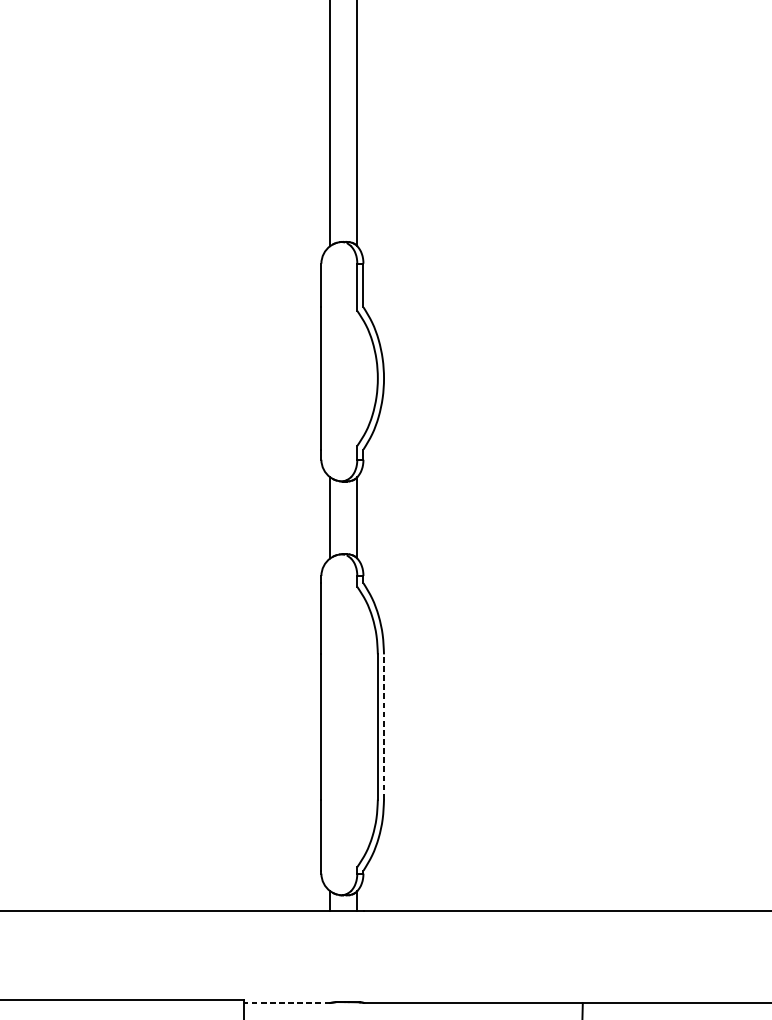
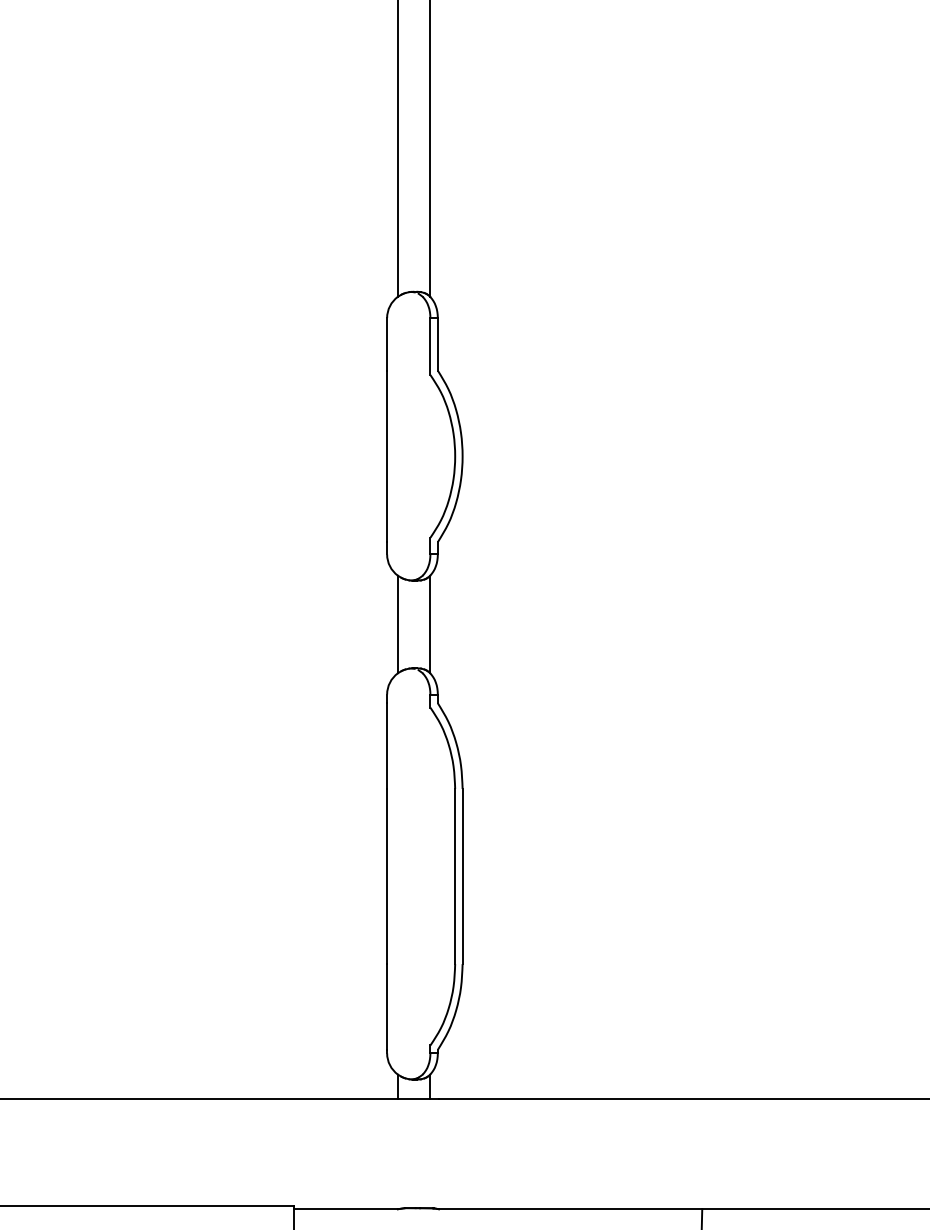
line: (383, 726) -> (462, 876), dashed -> solid
line: (287, 1003) -> (346, 1209), dashed -> solid

